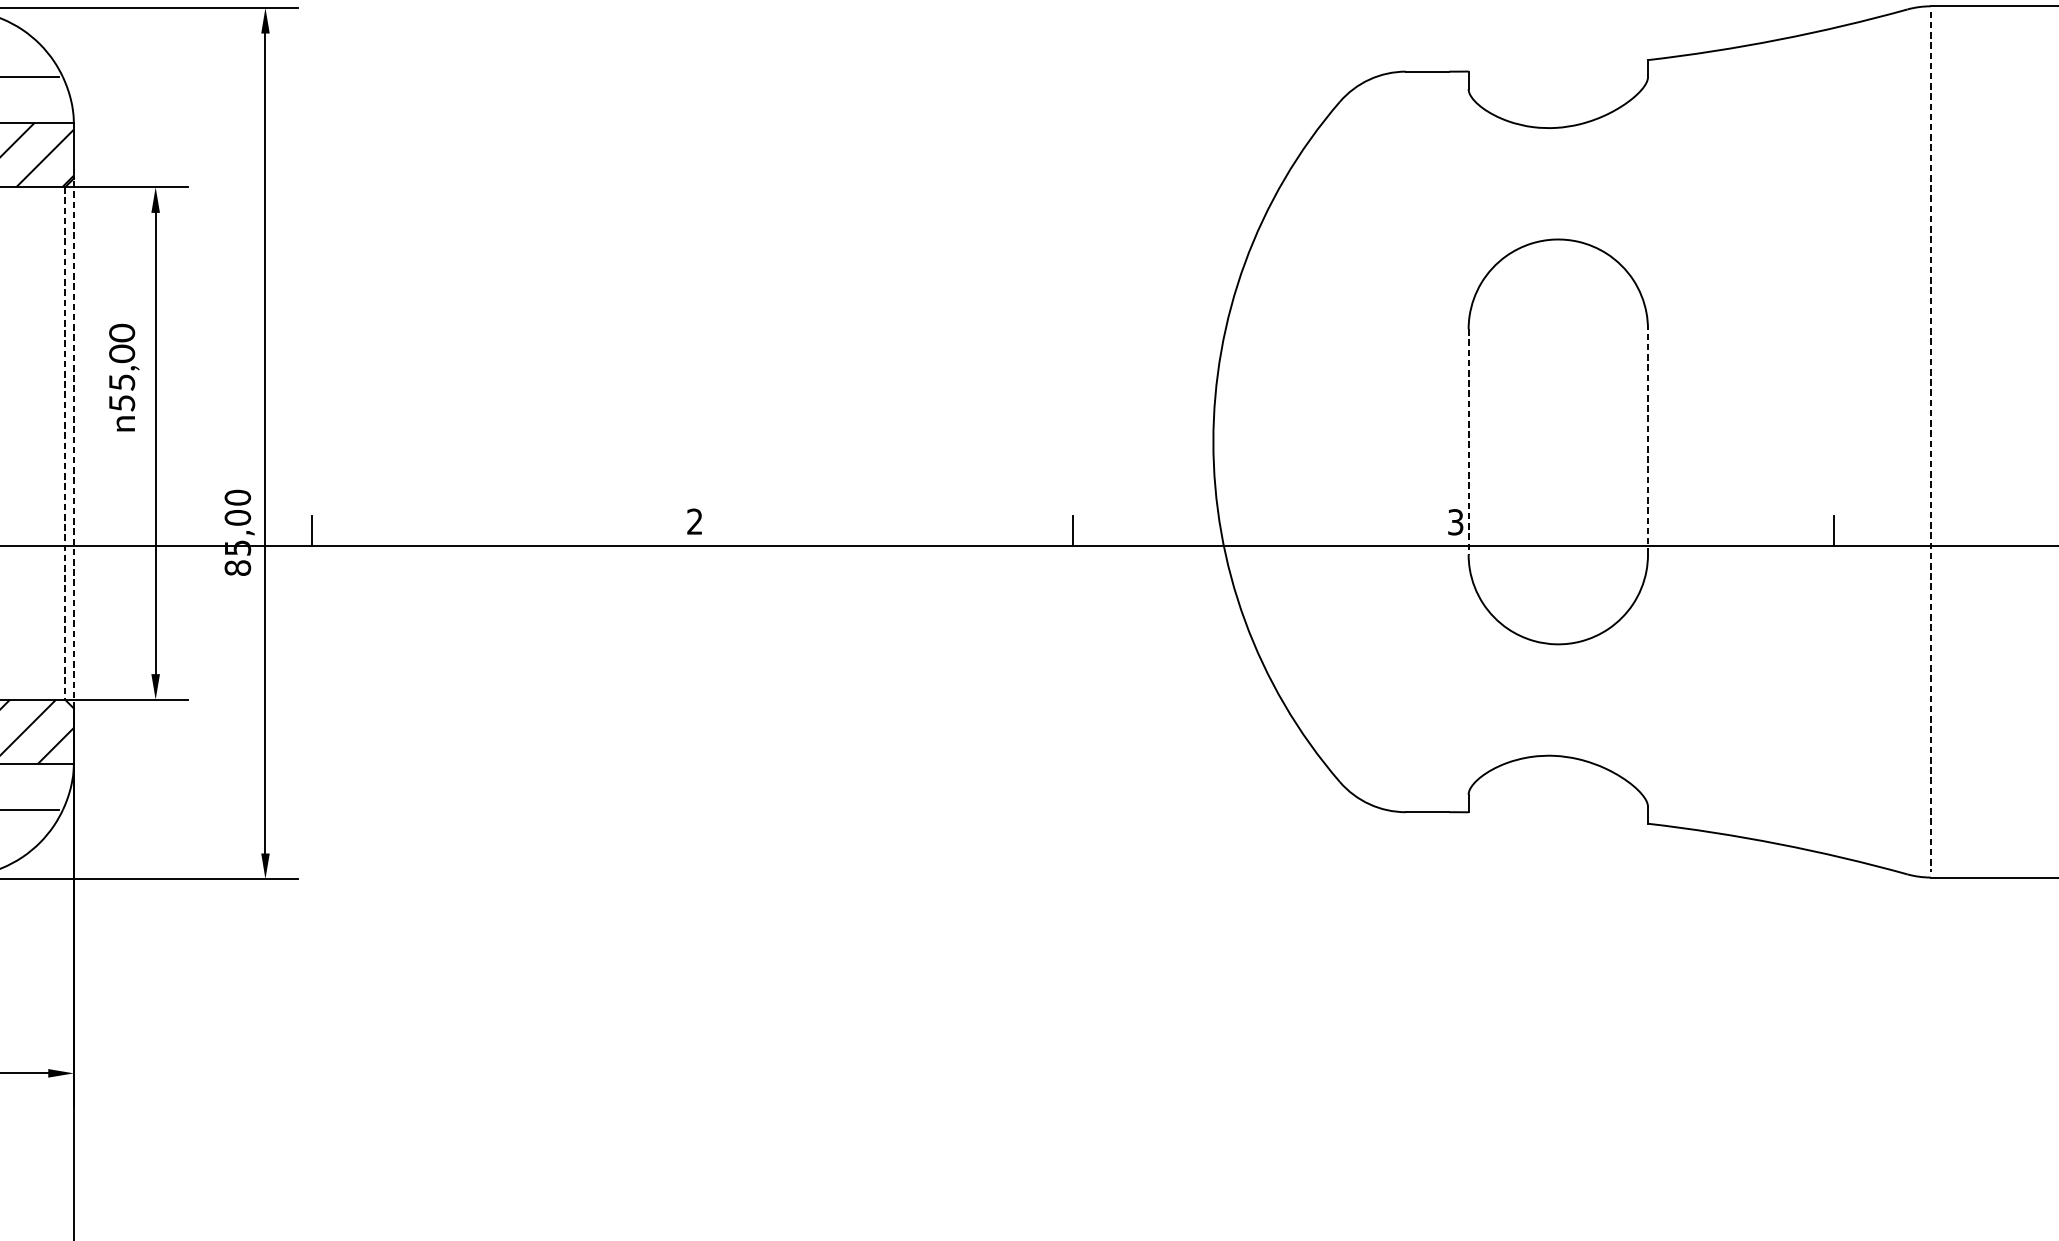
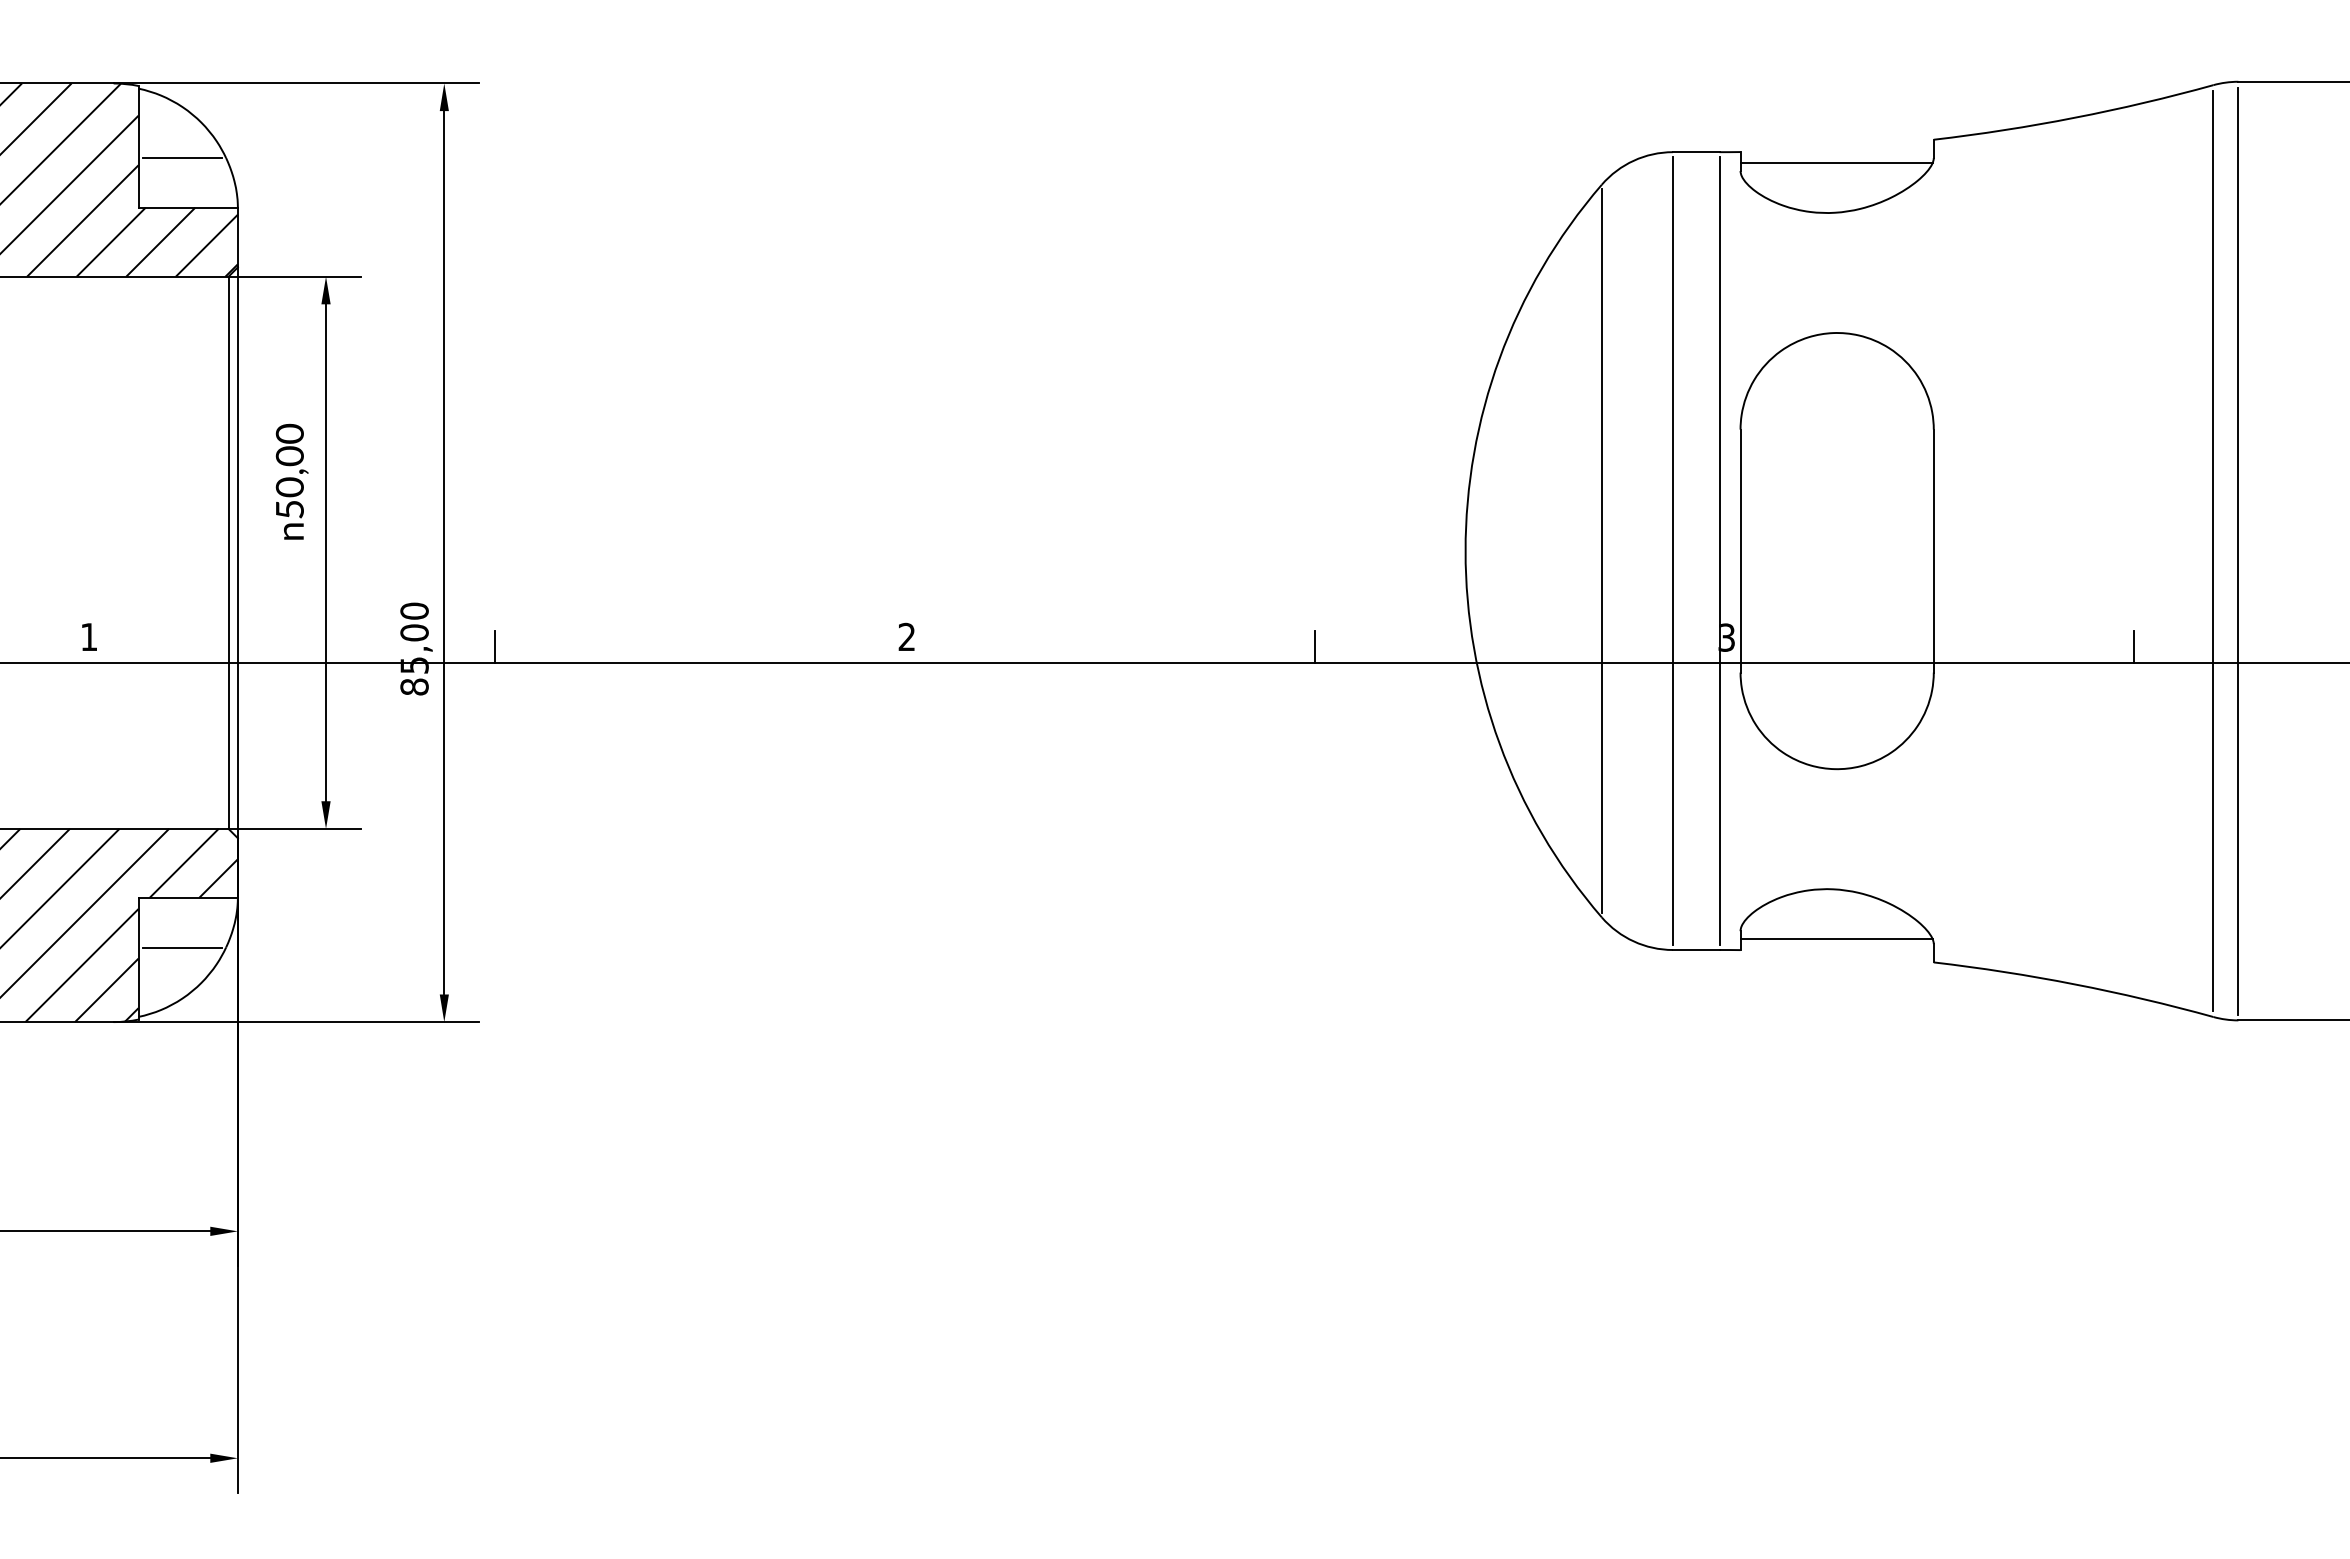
line: (1557, 82) -> (1836, 163), added
text: (121, 382) -> (289, 487), 55,00 -> 50,00
line: (1339, 441) -> (1601, 550), added
line: (1647, 441) -> (1933, 550), dashed -> solid
line: (1907, 441) -> (2213, 550), added
line: (1405, 442) -> (1672, 551), added
line: (1449, 442) -> (1719, 551), added
line: (1468, 442) -> (1740, 551), dashed -> solid
line: (1930, 442) -> (2238, 551), dashed -> solid
line: (73, 443) -> (237, 552), dashed -> solid
line: (65, 444) -> (228, 553), dashed -> solid
line: (1557, 801) -> (1836, 938), added

